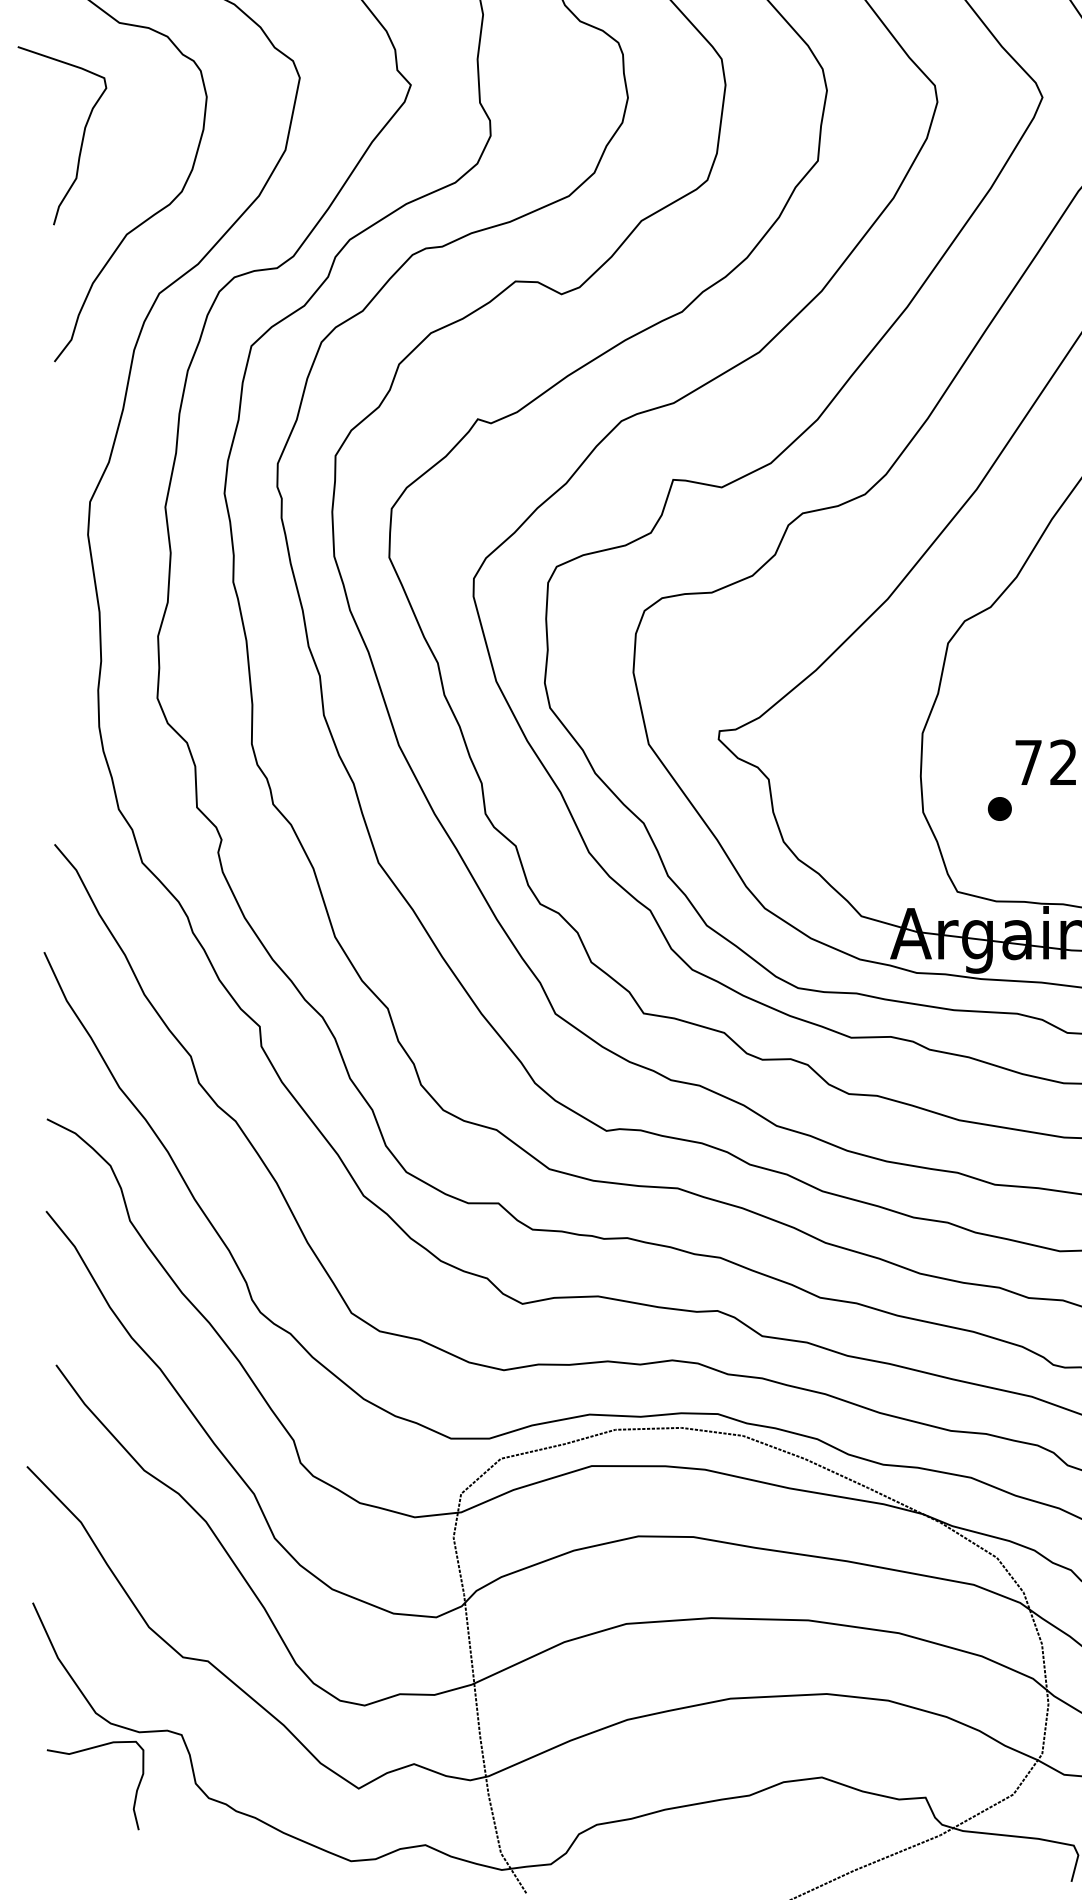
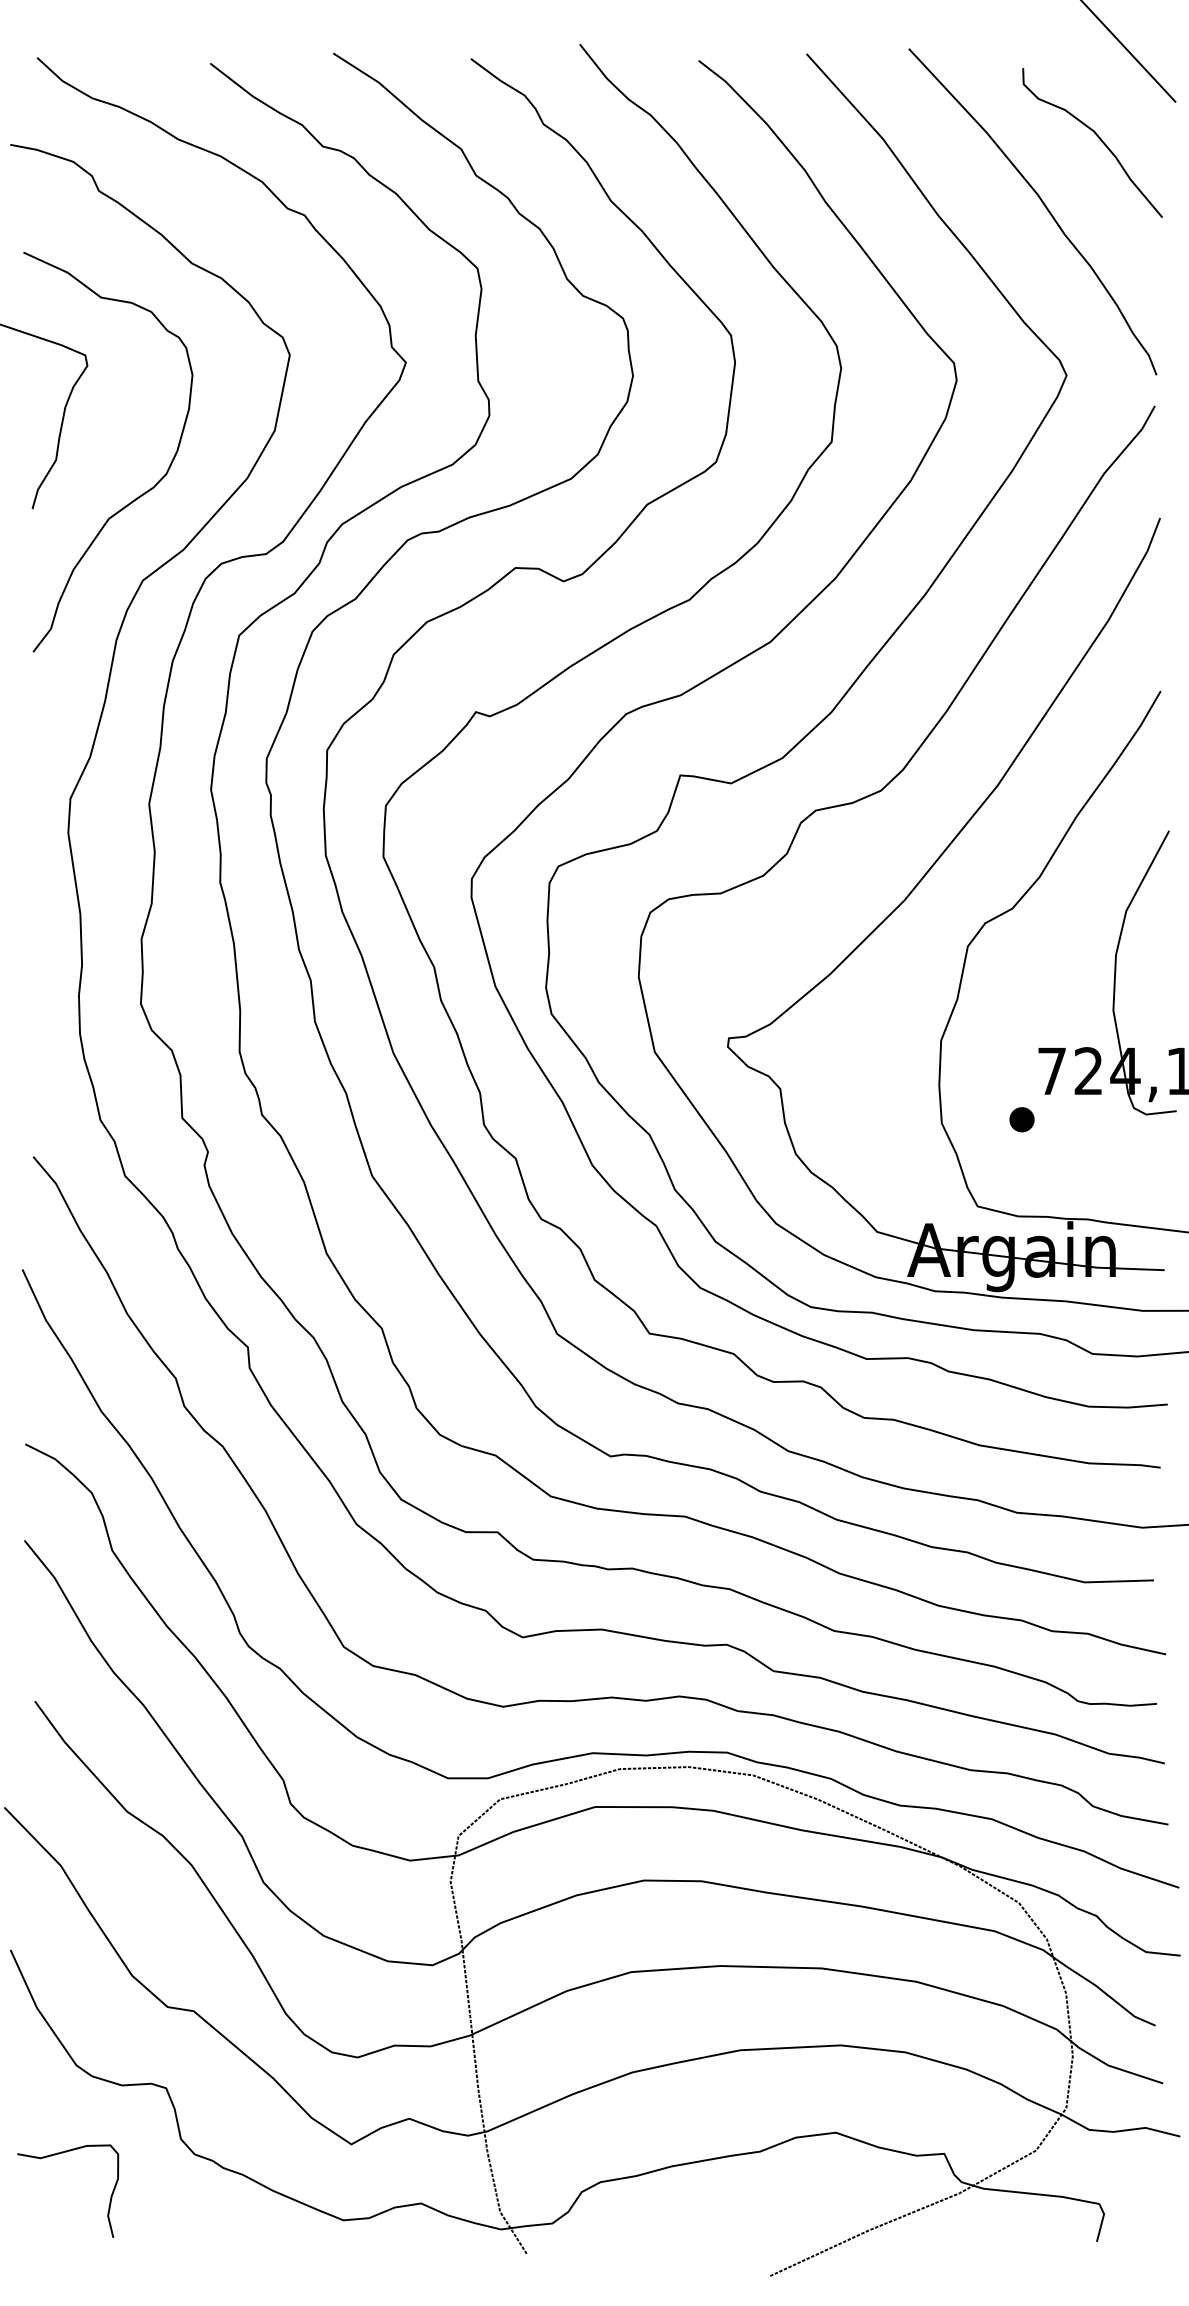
part: (87, 1750) -> (59, 2154), moved

